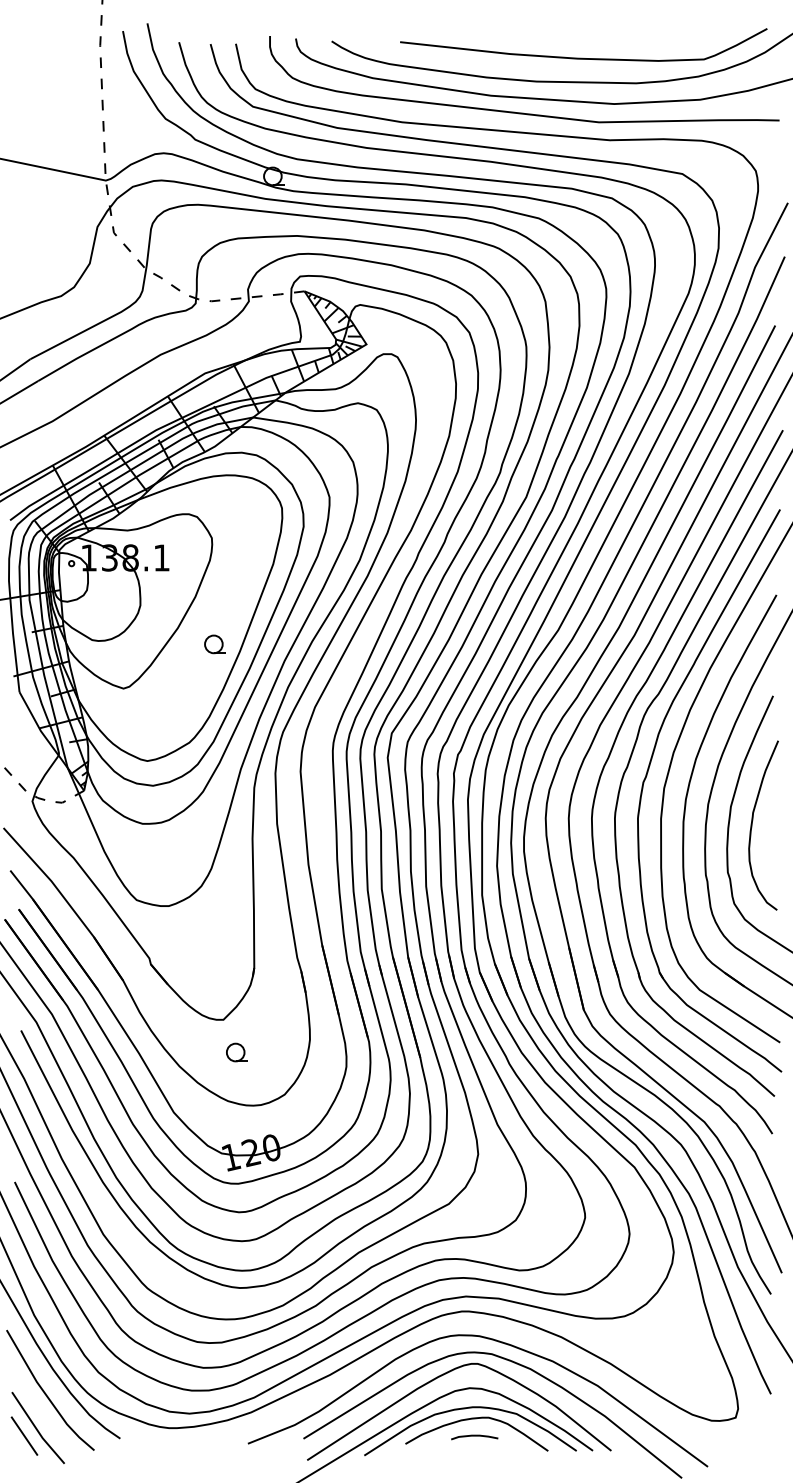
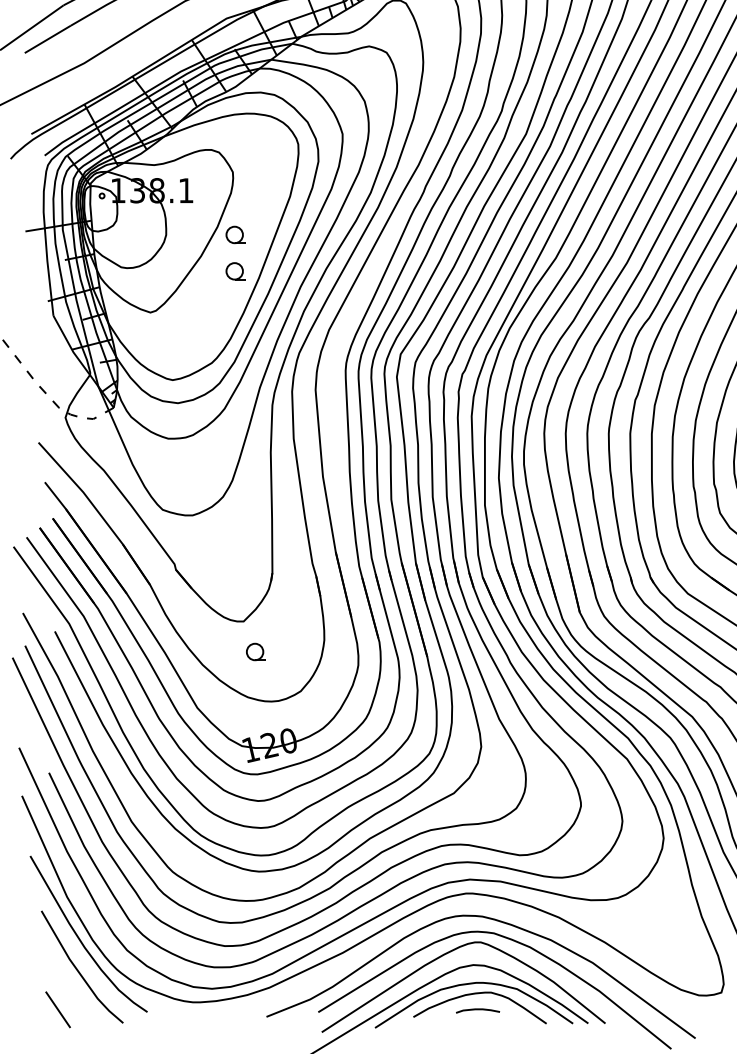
part: (214, 605) -> (235, 235), added
line: (36, 1427) -> (69, 1001), removed

